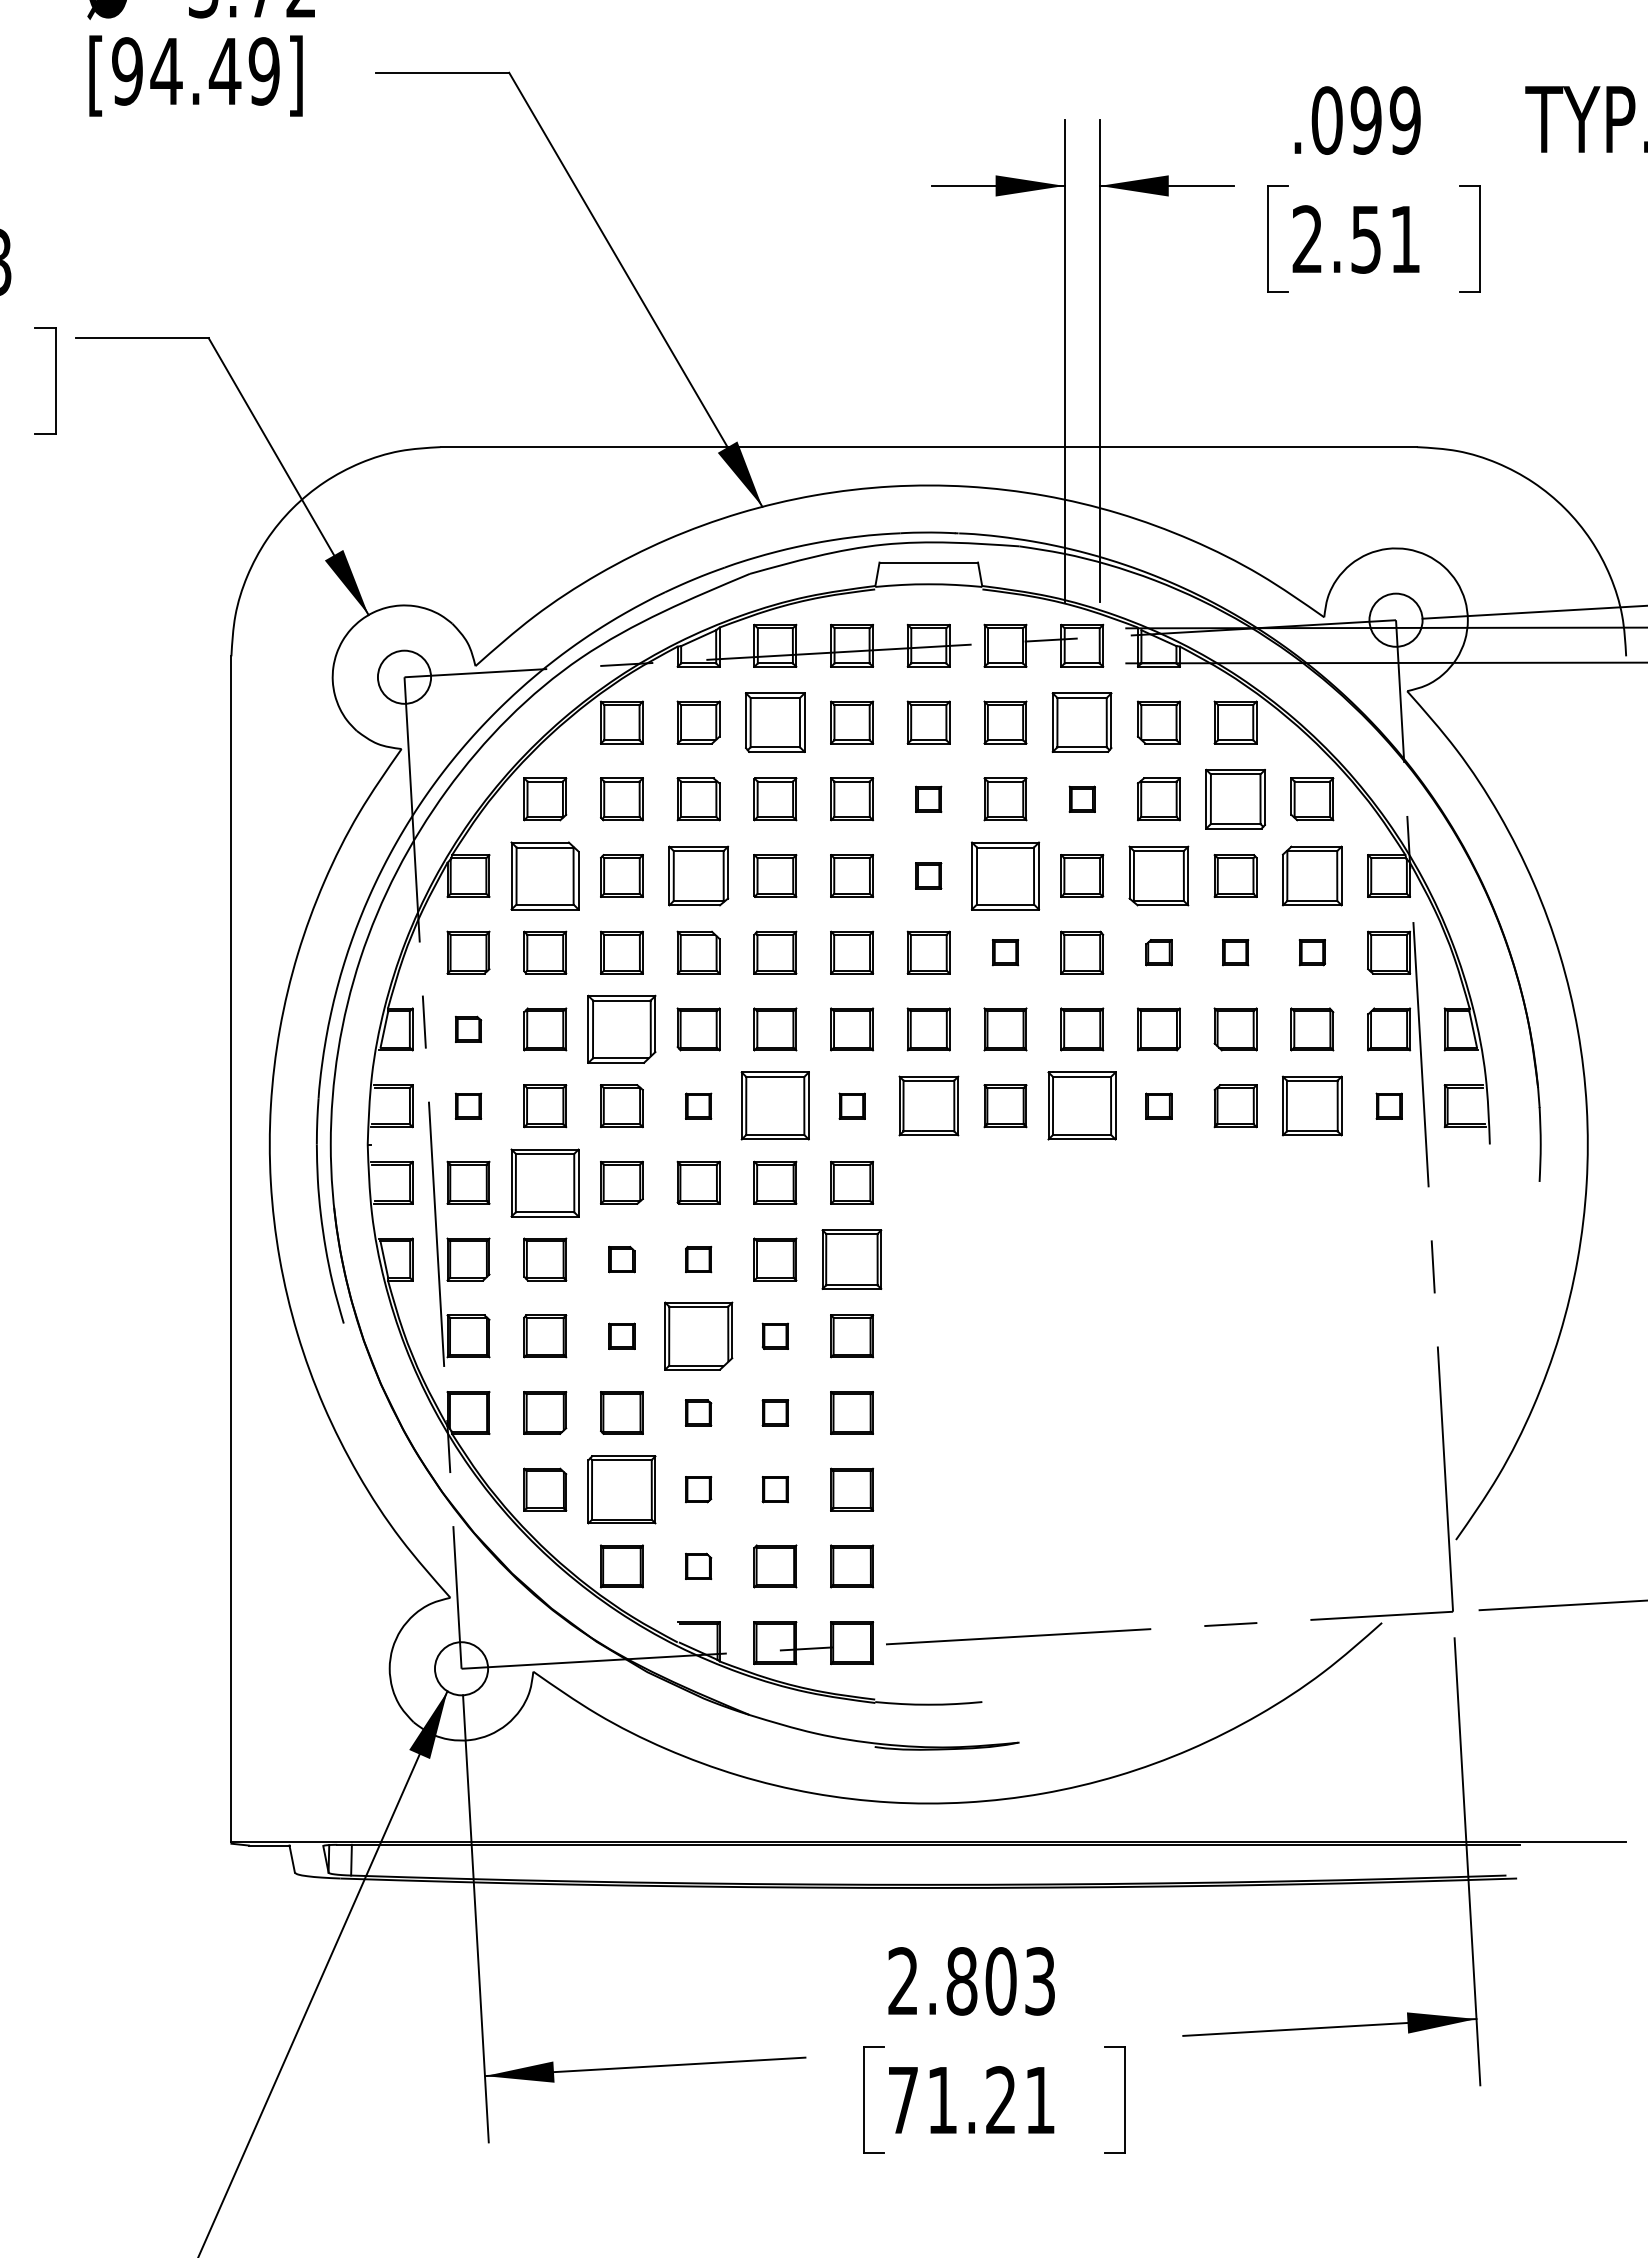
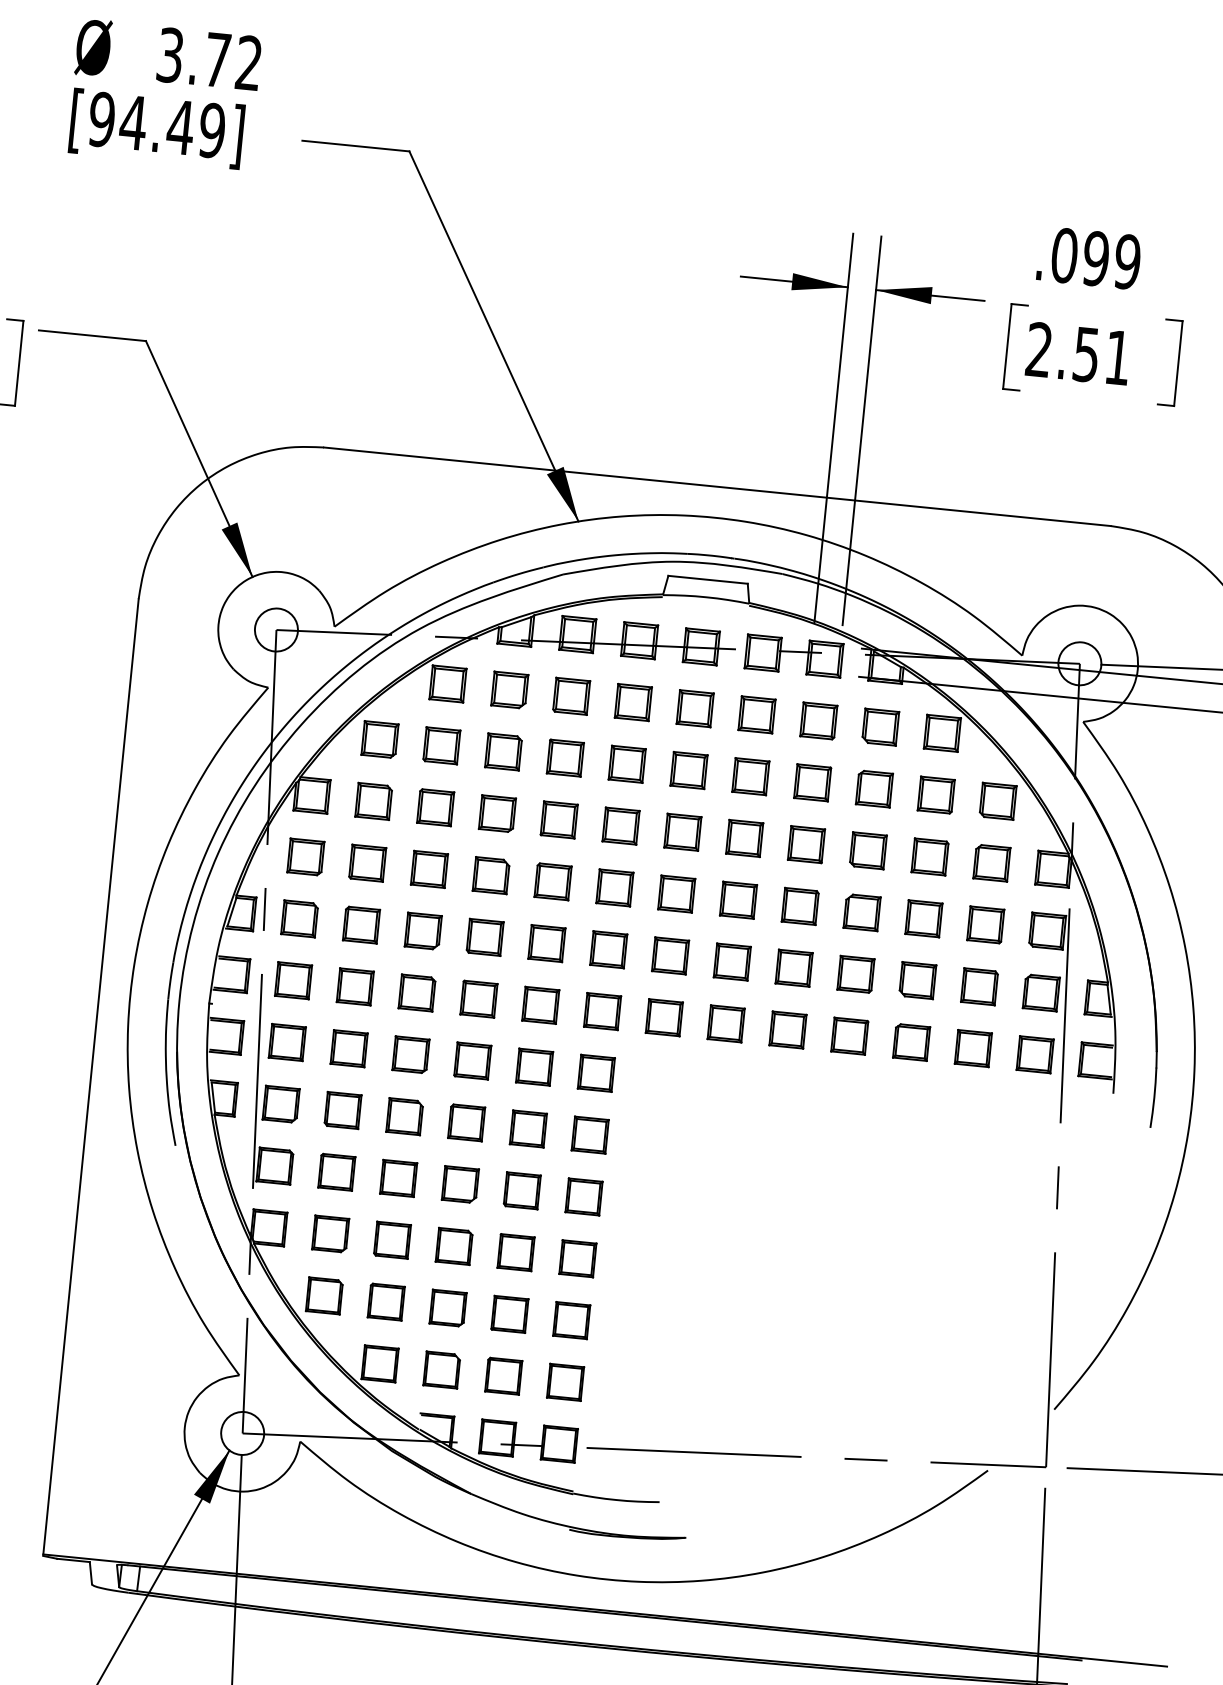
part: (775, 722) -> (571, 696), size x0.71
part: (1082, 722) -> (819, 720), size x0.71
part: (928, 799) -> (688, 770), size x1.67
part: (1082, 799) -> (812, 783), size x1.67
part: (1235, 799) -> (936, 795), size x0.71
part: (545, 875) -> (374, 801), size x0.62
part: (698, 875) -> (497, 813), size x0.71
part: (928, 875) -> (682, 831), size x1.67
part: (1005, 875) -> (744, 838), size x0.62
part: (1158, 875) -> (867, 850), size x0.71
part: (1312, 875) -> (992, 862), size x0.71
part: (1005, 952) -> (738, 900), size x1.67
part: (1158, 952) -> (861, 912), size x1.67
part: (1235, 952) -> (923, 918), size x1.67
part: (1312, 952) -> (985, 924), size x1.67
part: (468, 1029) -> (299, 918), size x1.67
part: (621, 1029) -> (422, 931), size x0.62
part: (468, 1106) -> (293, 981), size x1.67
part: (698, 1106) -> (478, 999), size x1.67
part: (775, 1106) -> (540, 1005), size x0.62
part: (852, 1106) -> (602, 1011), size x1.67
part: (928, 1106) -> (664, 1017), size x0.71
part: (1082, 1106) -> (788, 1030), size x0.62
part: (1158, 1106) -> (849, 1036), size x1.67
part: (1312, 1106) -> (973, 1048), size x0.71
part: (1389, 1106) -> (1035, 1055), size x1.67
part: (545, 1182) -> (349, 1048), size x0.62
part: (621, 1259) -> (404, 1116), size x1.67
part: (698, 1259) -> (466, 1122), size x1.67
part: (852, 1259) -> (590, 1135), size x0.71
part: (621, 1336) -> (398, 1178), size x1.67
part: (698, 1336) -> (460, 1184), size x0.62
part: (775, 1336) -> (522, 1191), size x1.67
part: (698, 1412) -> (454, 1246), size x1.67
part: (775, 1412) -> (516, 1252), size x1.67
part: (621, 1489) -> (385, 1301), size x0.62
part: (698, 1489) -> (447, 1308), size x1.67
part: (775, 1489) -> (510, 1314), size x1.67
part: (698, 1566) -> (441, 1370), size x1.67

